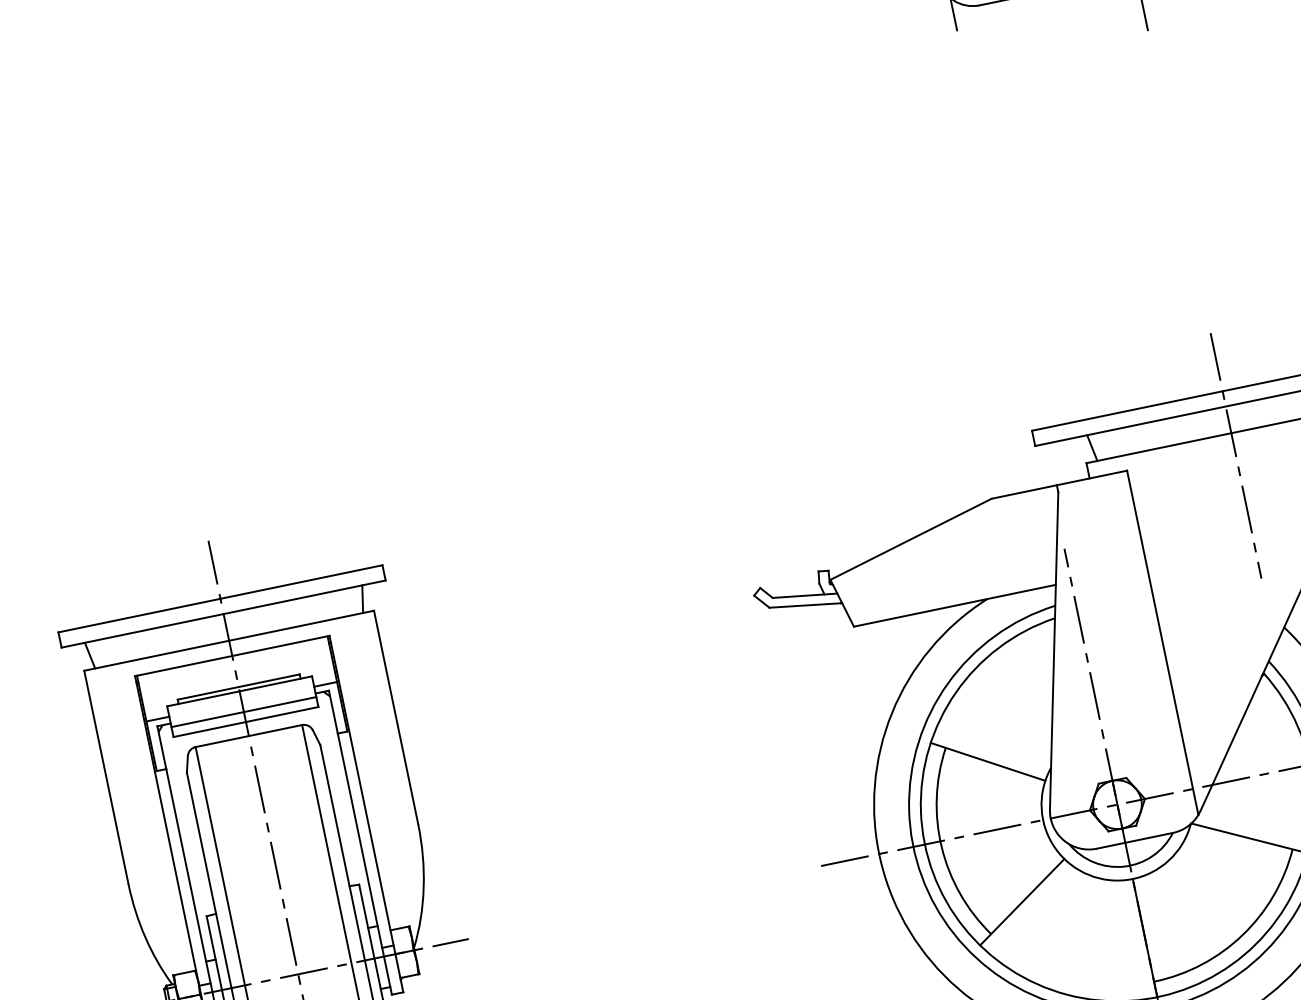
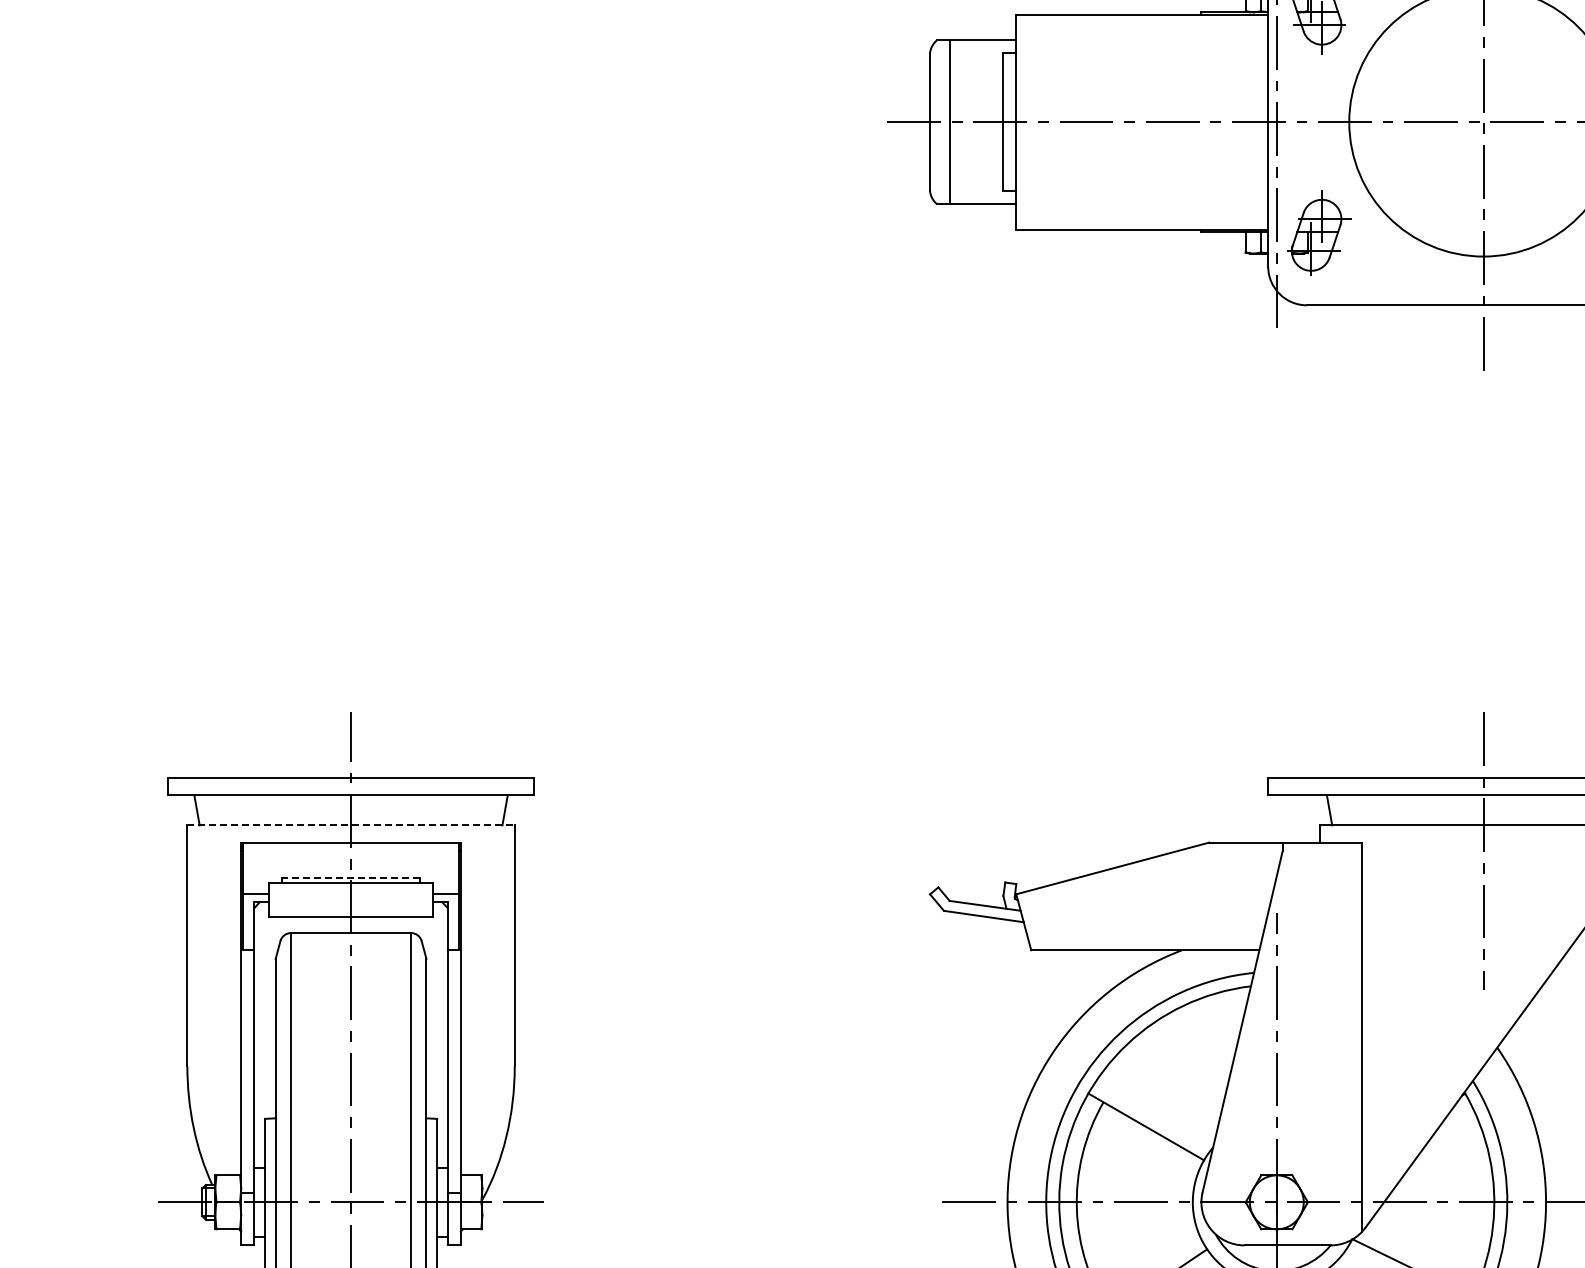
line: (229, 640) -> (351, 825), solid -> dashed
line: (239, 686) -> (351, 877), solid -> dashed
line: (243, 711) -> (350, 905), removed

